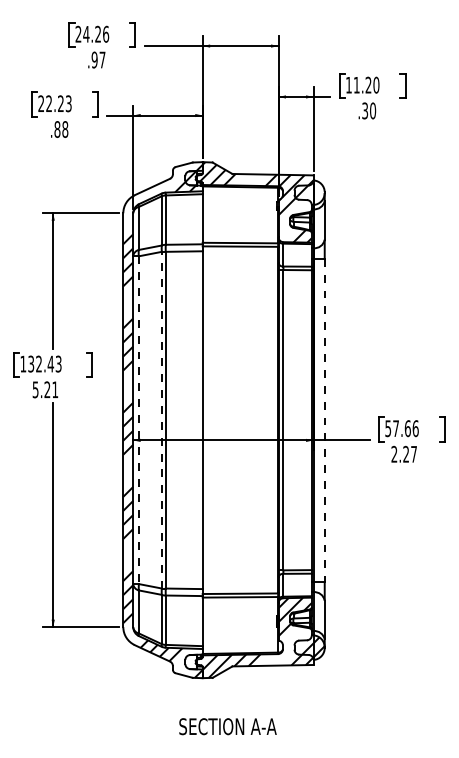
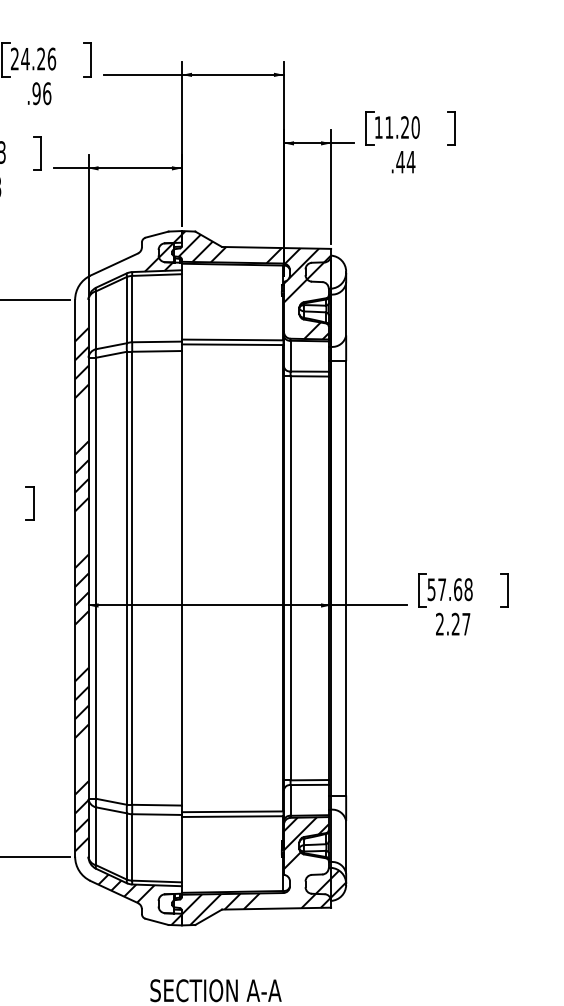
text: (102, 59) -> (47, 92), .97 -> .96
text: (368, 110) -> (405, 161), .30 -> .44
line: (161, 419) -> (126, 577), dashed -> solid
line: (138, 420) -> (95, 578), dashed -> solid
line: (324, 420) -> (345, 578), dashed -> solid
text: (415, 428) -> (468, 589), 57.66 -> 57.68

